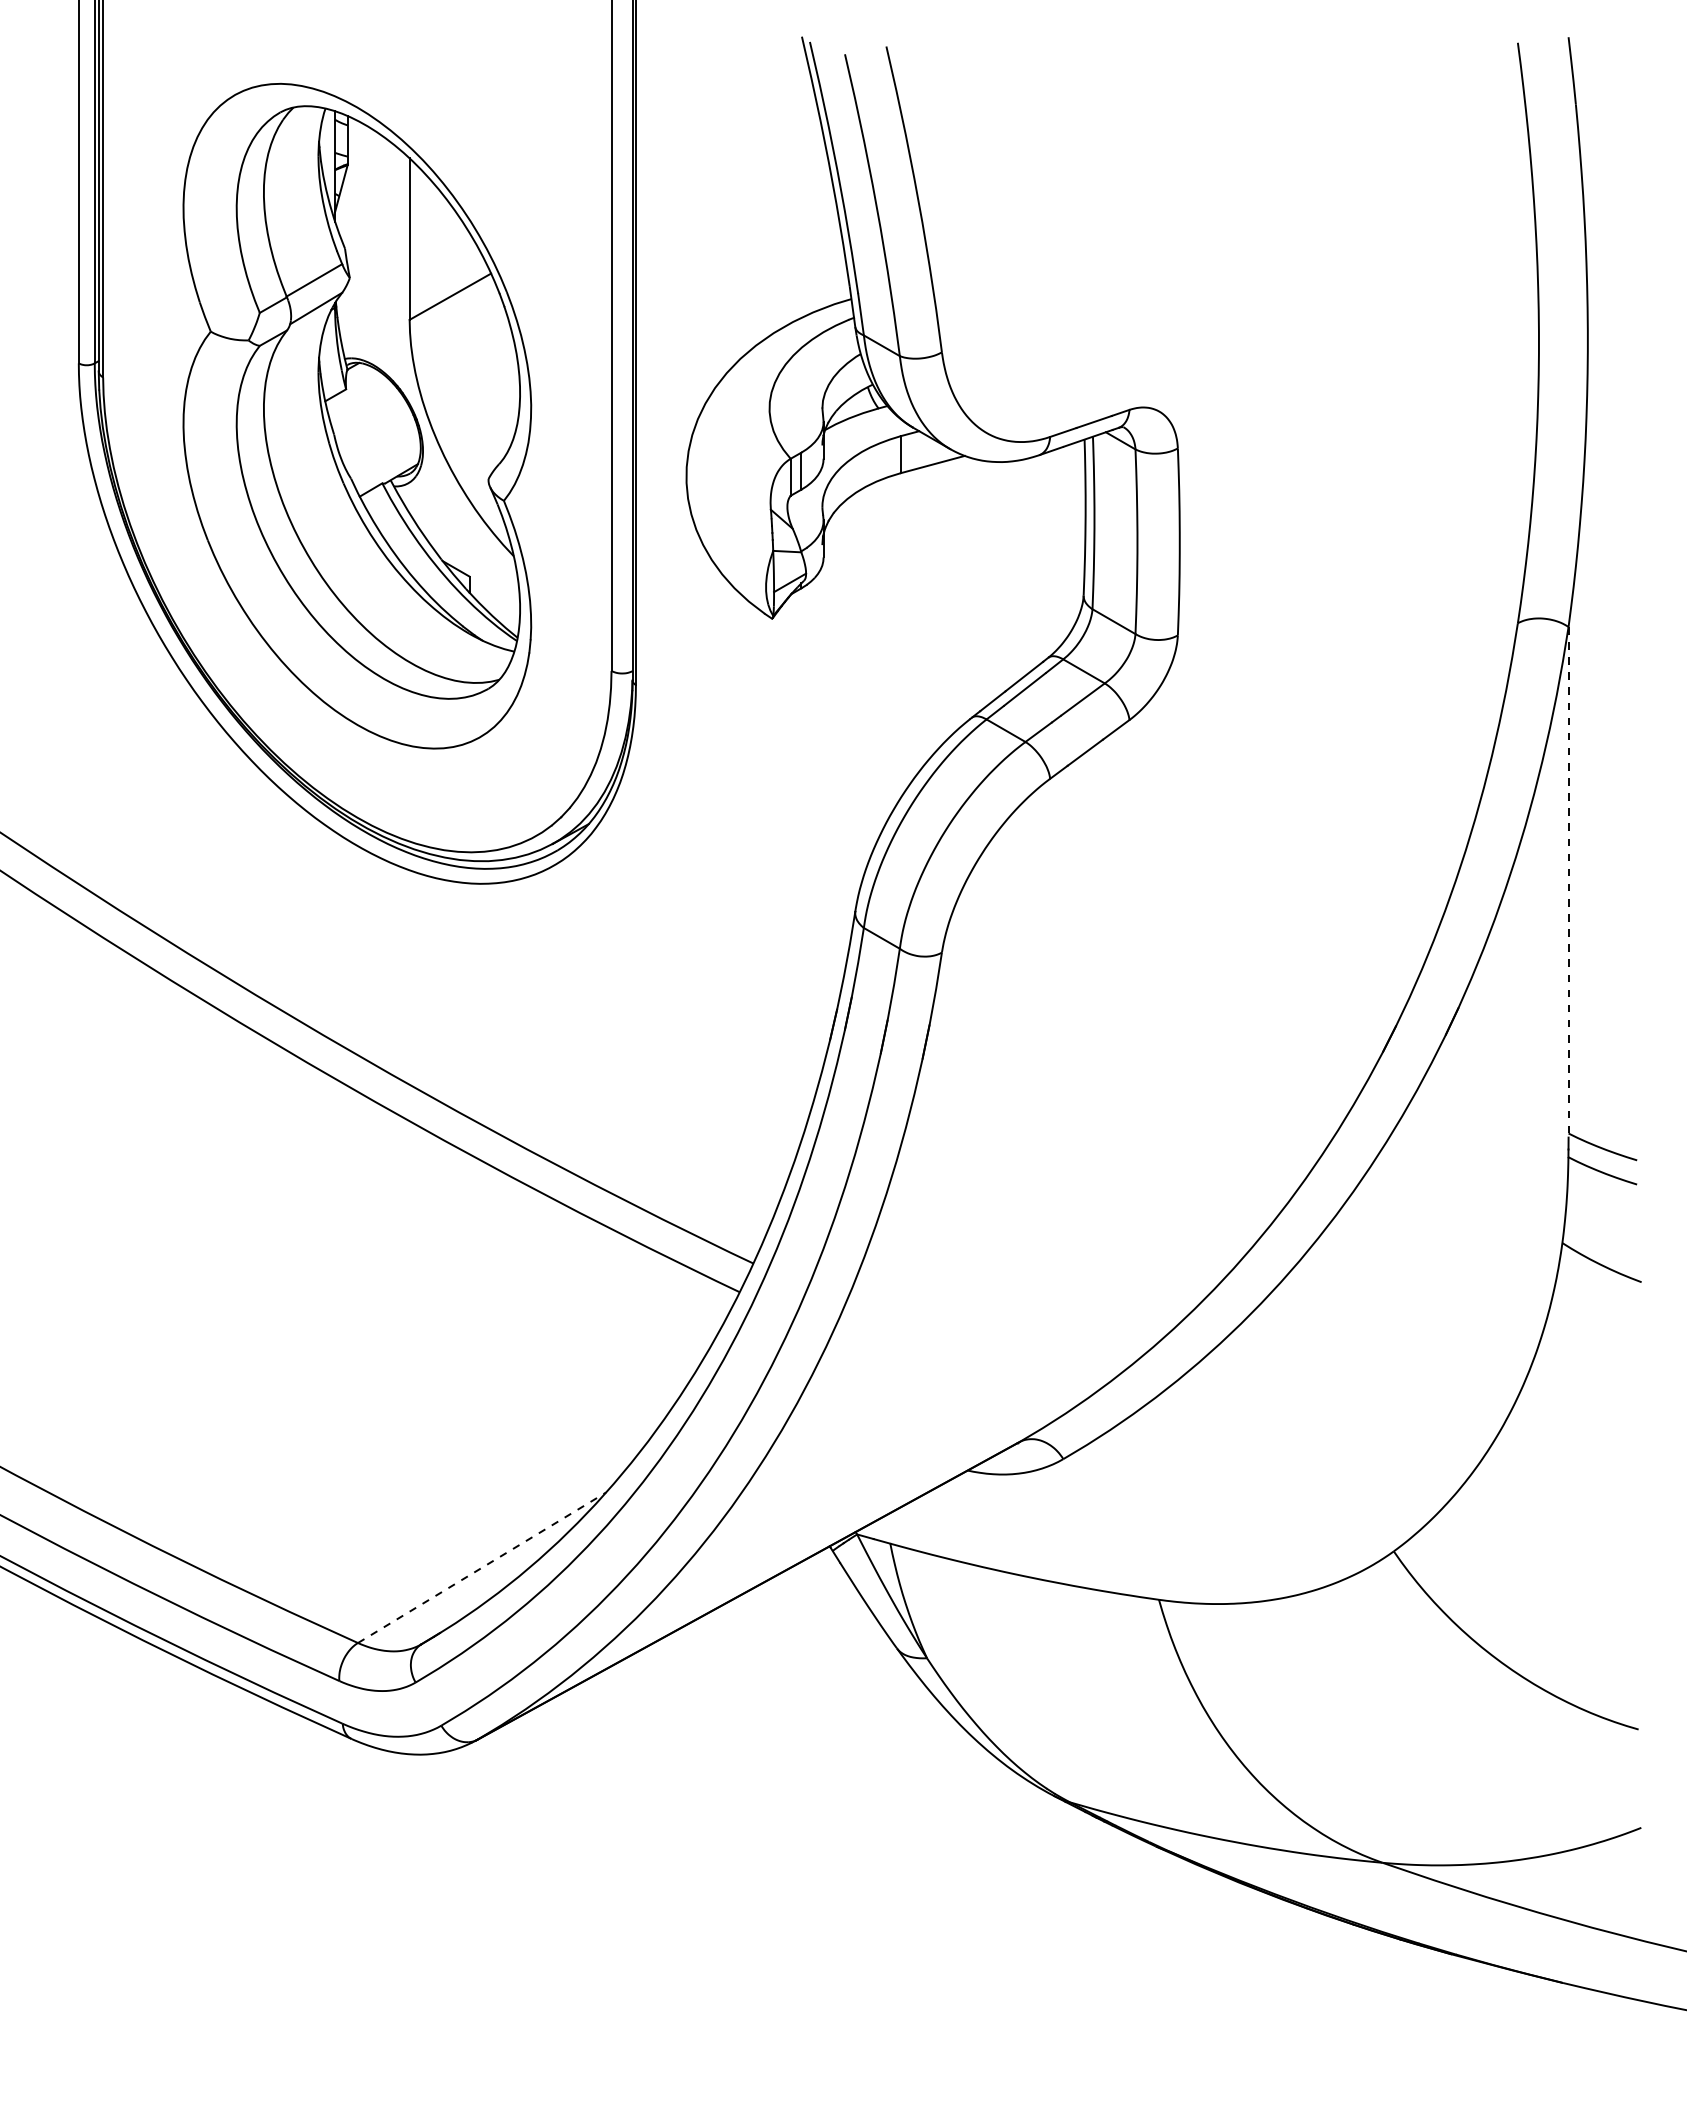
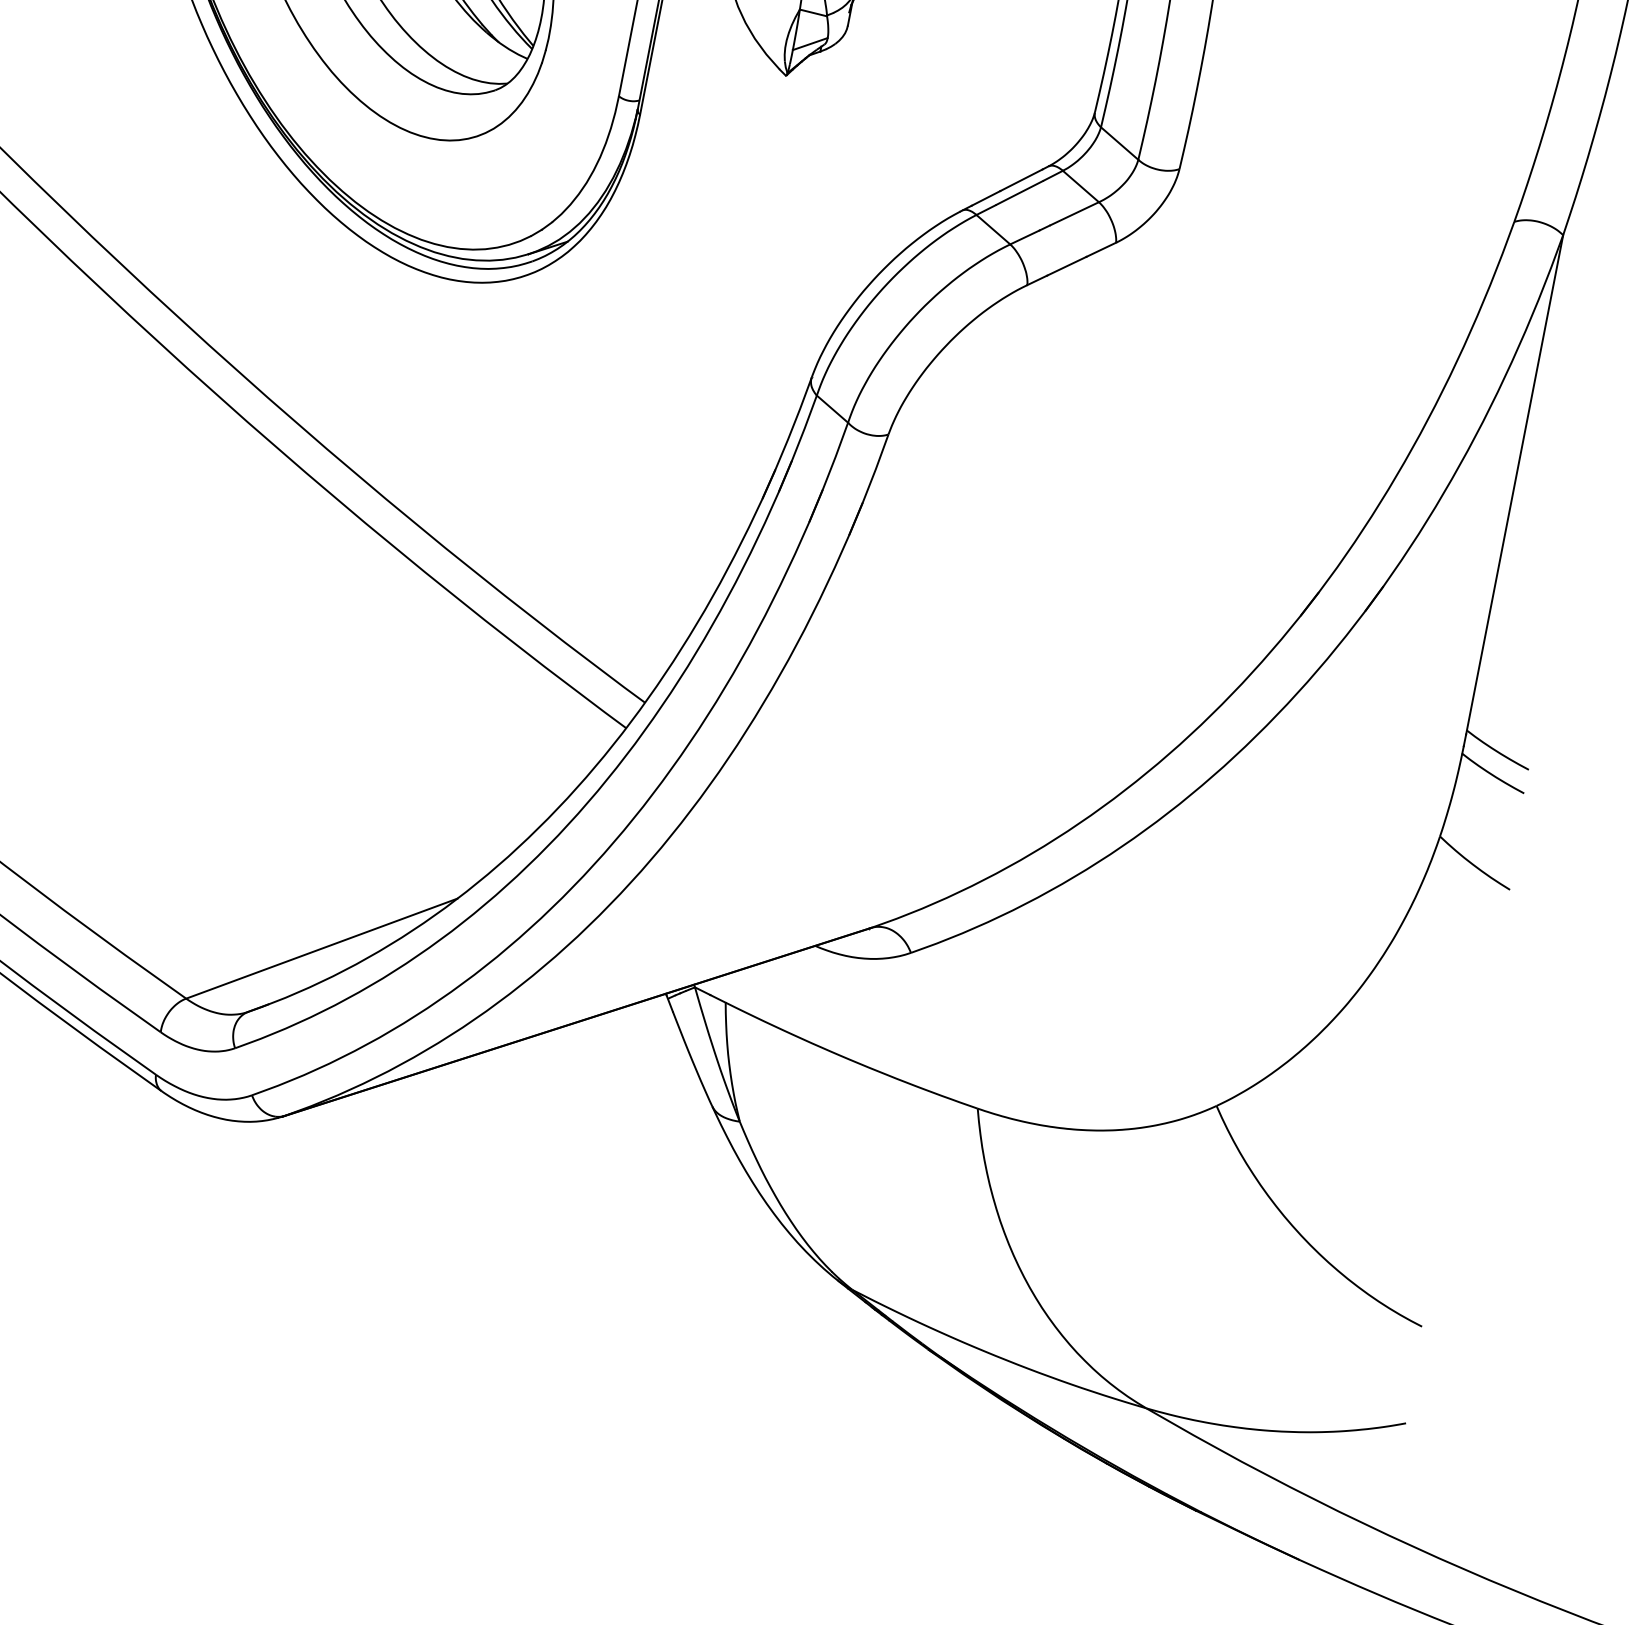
line: (1568, 882) -> (1514, 485), dashed -> solid
line: (482, 1567) -> (322, 948), dashed -> solid

